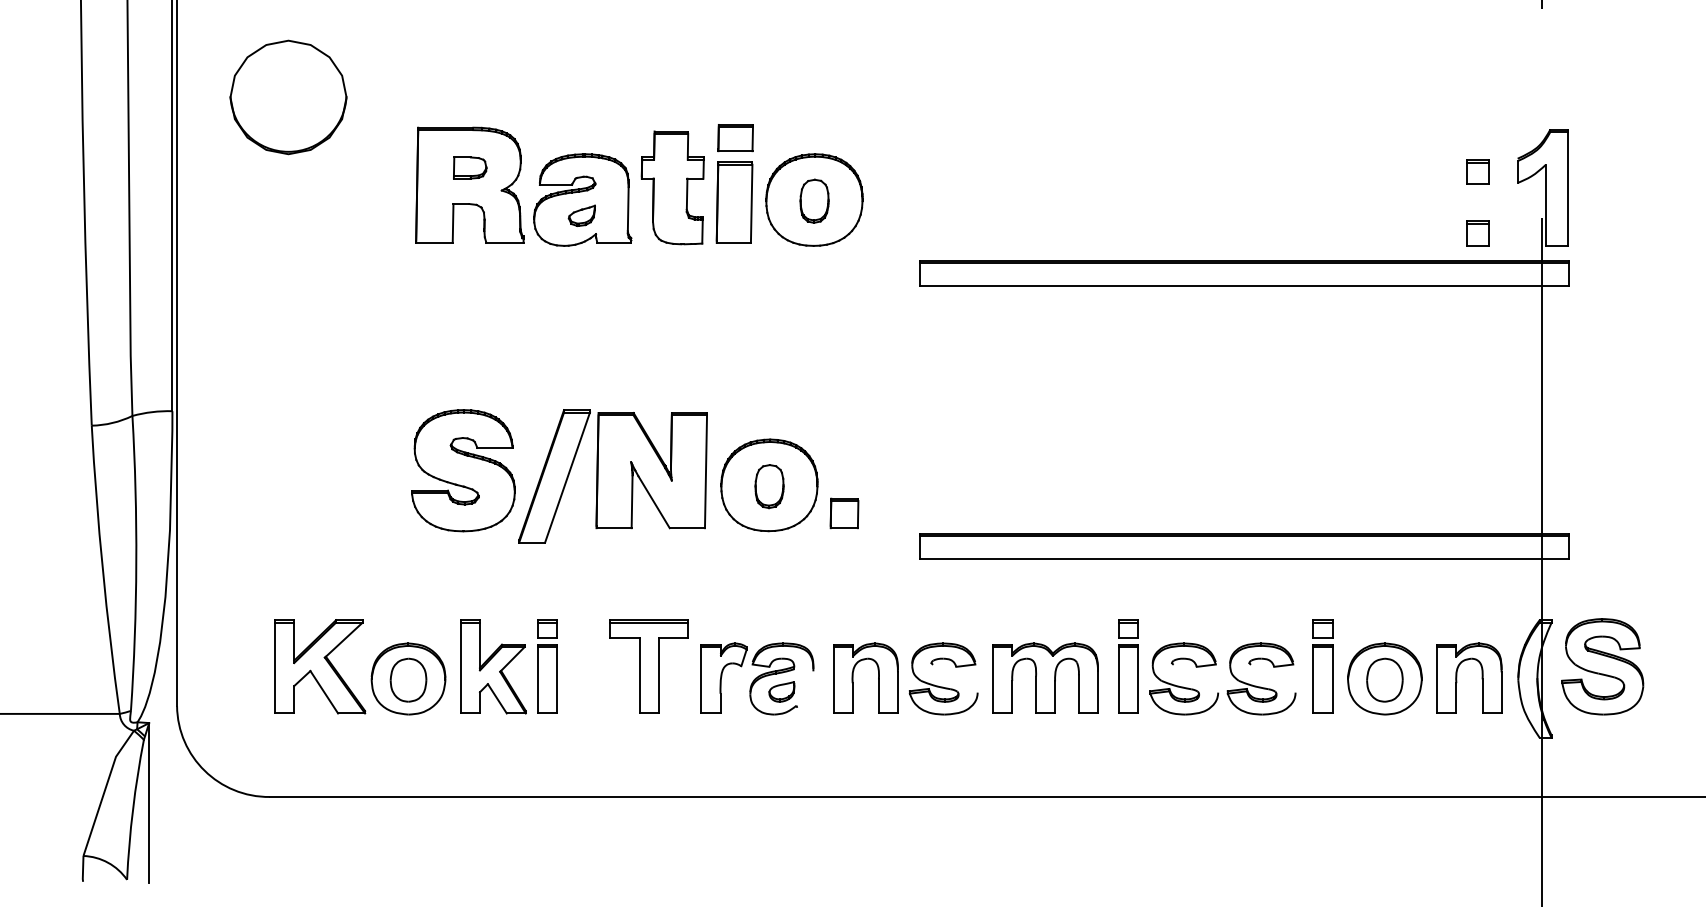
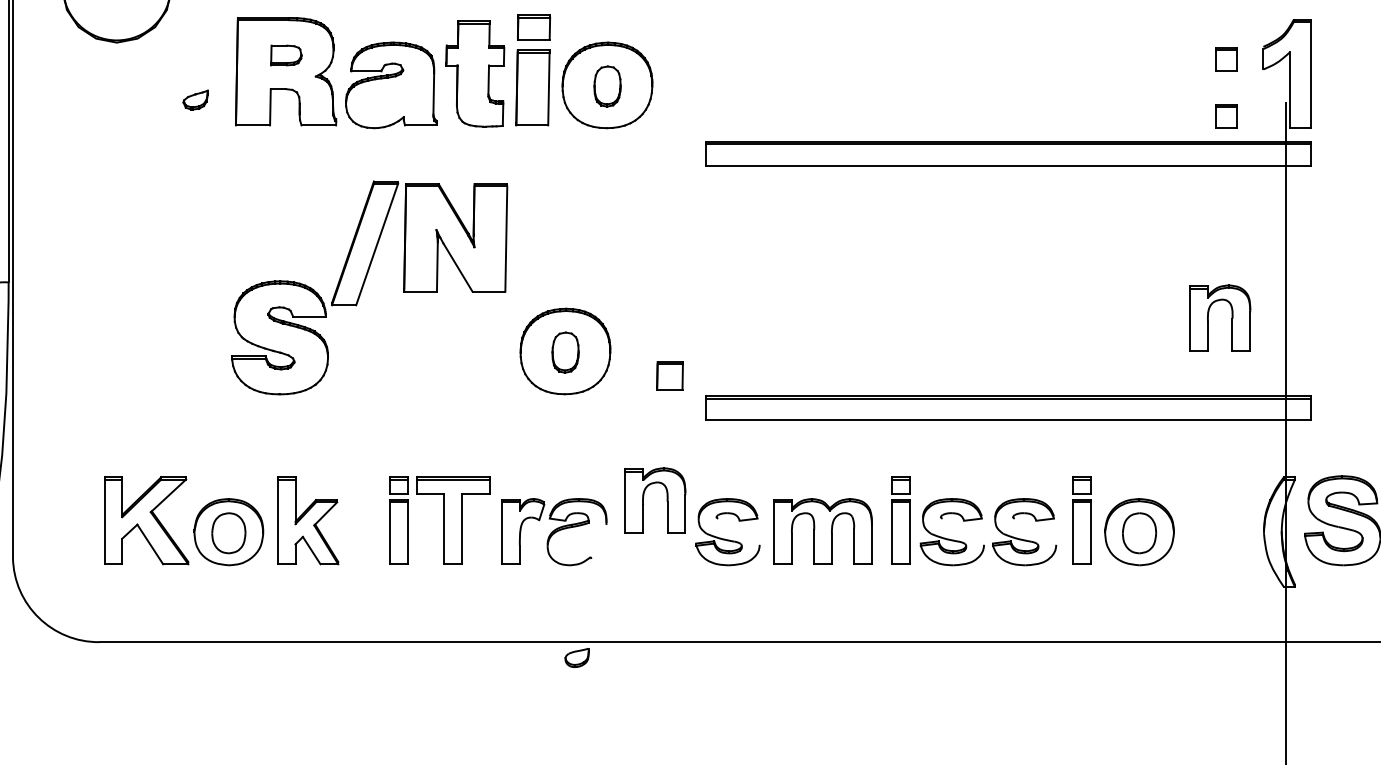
part: (581, 215) -> (195, 99), moved
part: (612, 476) -> (419, 243), moved
part: (844, 513) -> (669, 375), moved
part: (547, 666) -> (398, 520), moved
part: (853, 677) -> (643, 499), moved
part: (1457, 677) -> (1209, 317), moved
part: (781, 691) -> (576, 657), moved

